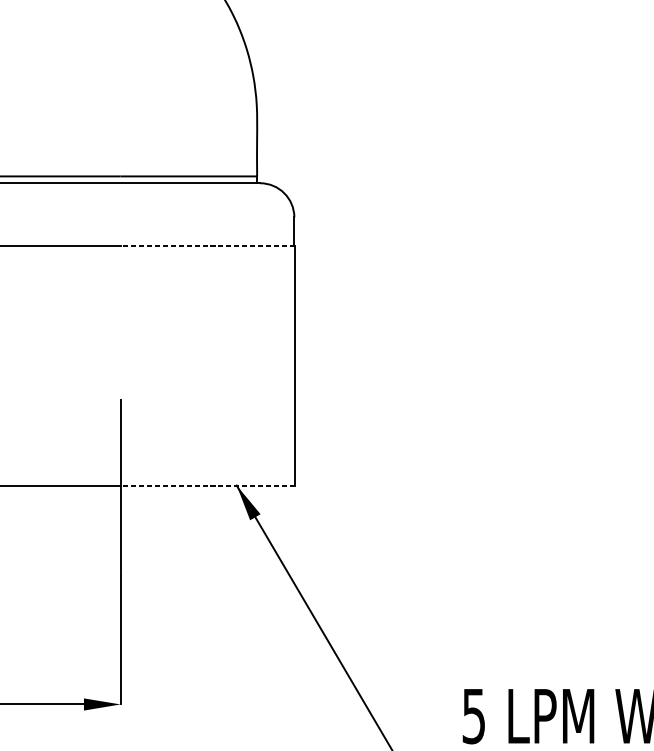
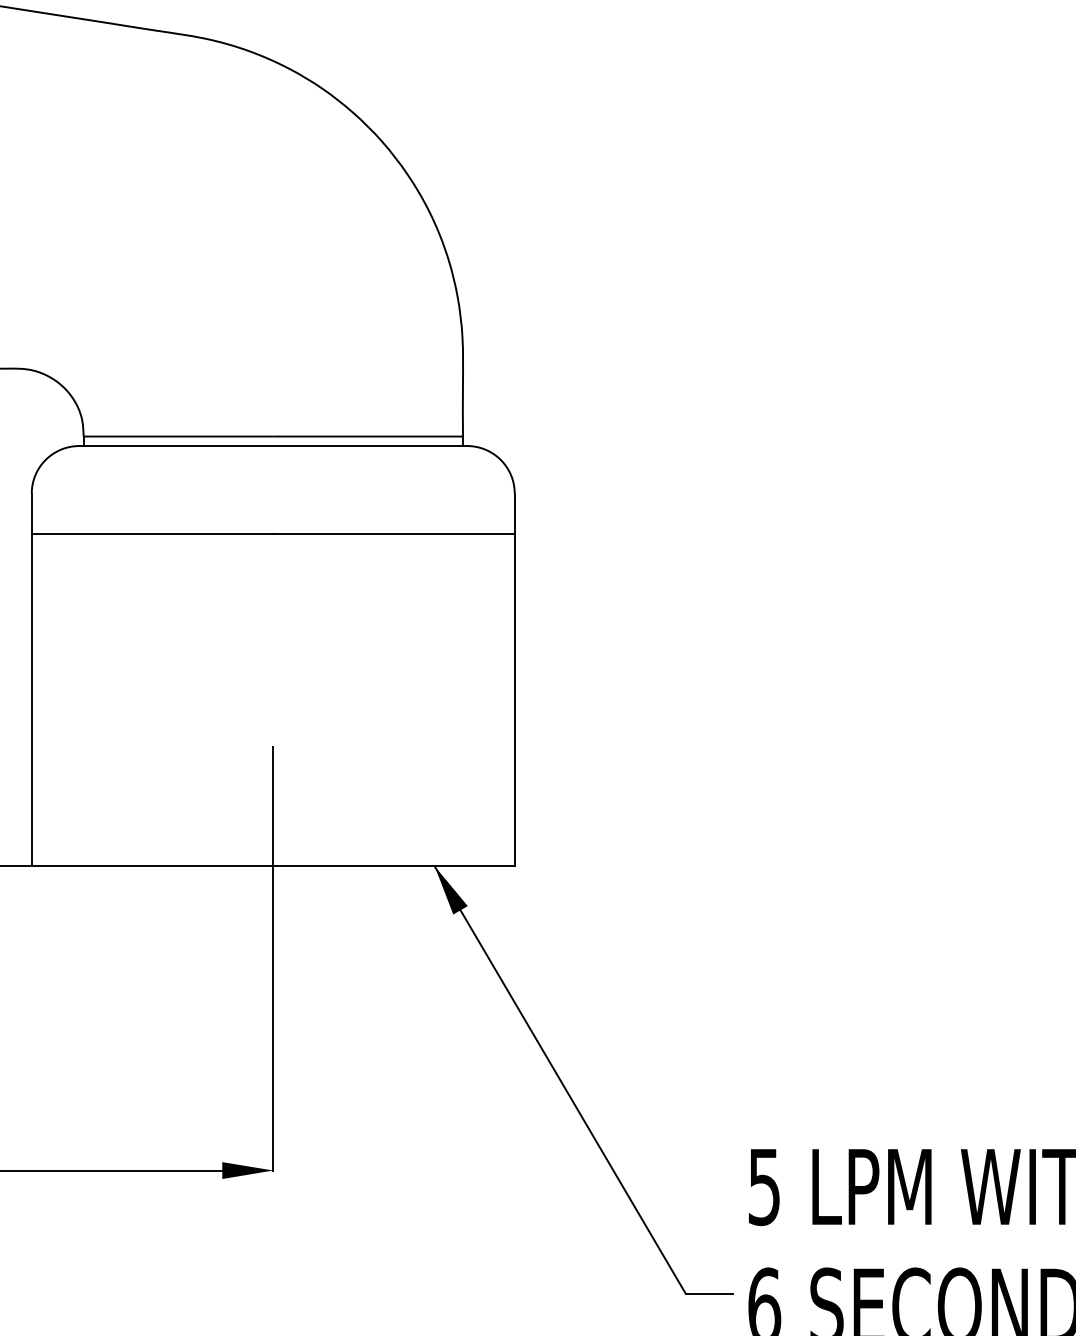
line: (207, 246) -> (394, 533), dashed -> solid
line: (207, 485) -> (394, 866), dashed -> solid

